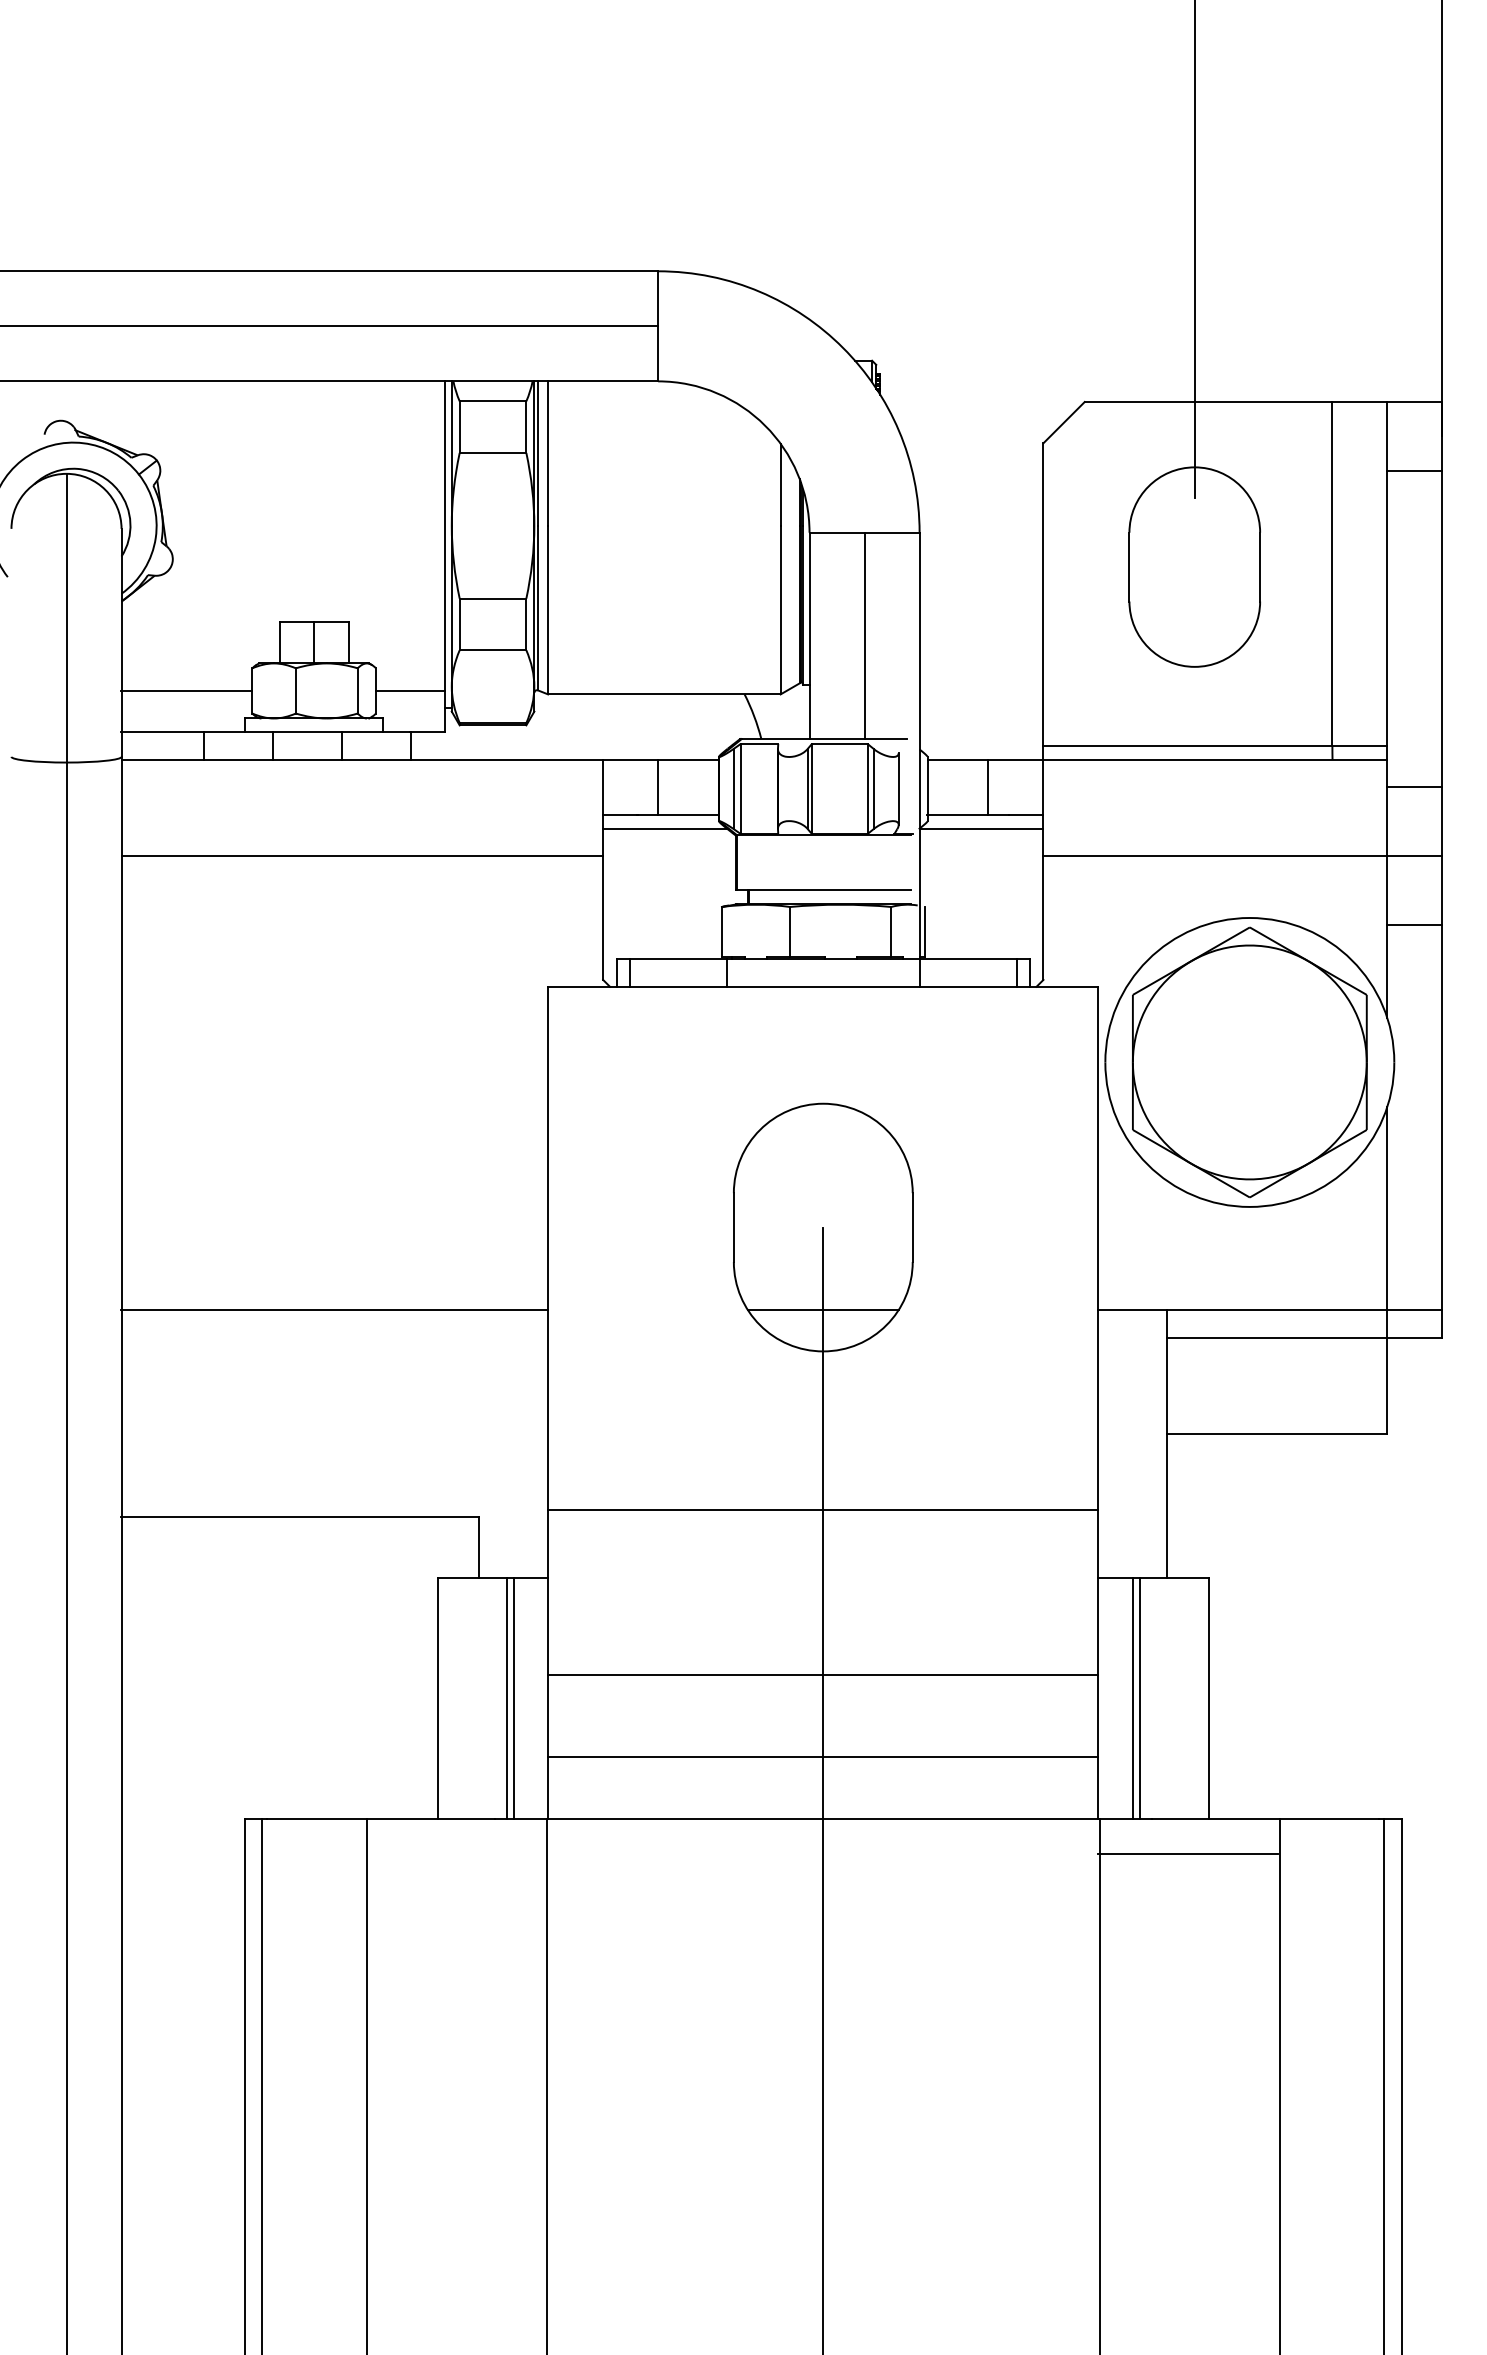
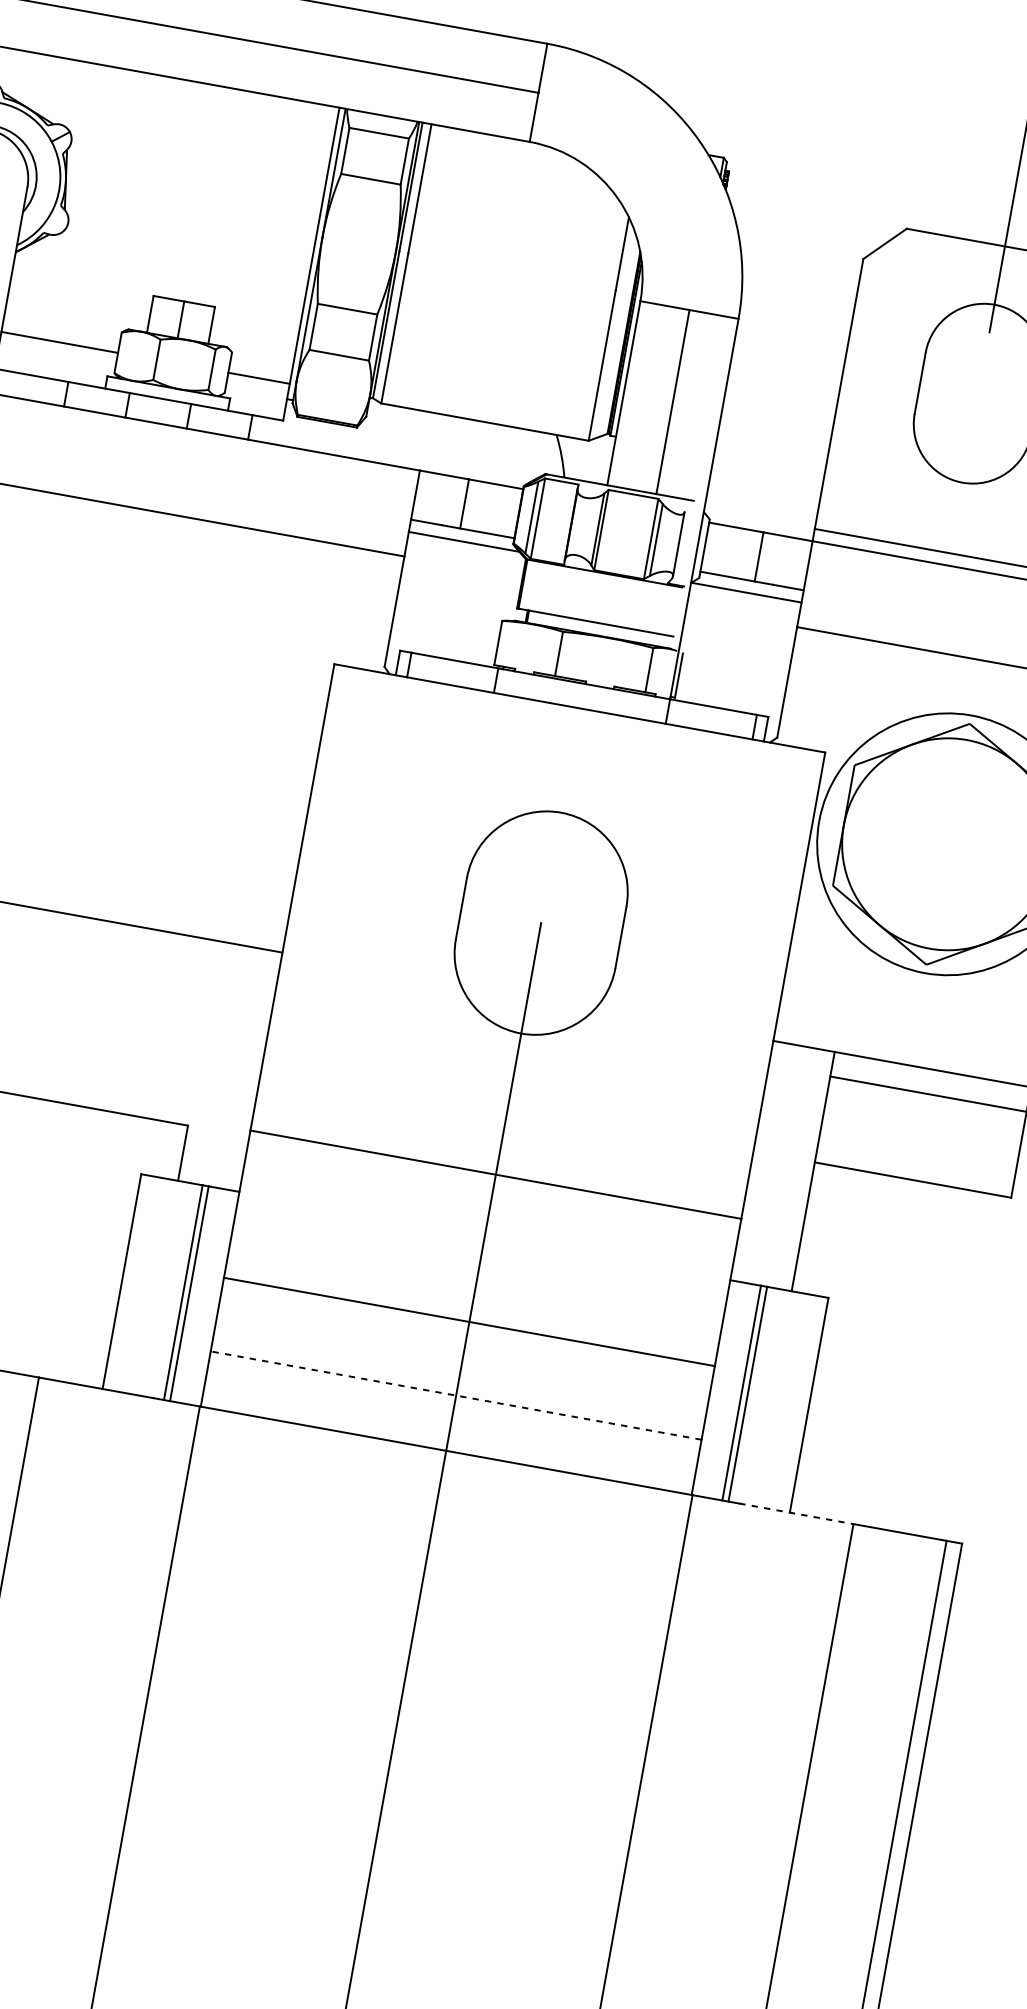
line: (822, 1310) -> (527, 996), removed
line: (822, 1757) -> (455, 1395), solid -> dashed
line: (1216, 1819) -> (796, 1514), solid -> dashed
line: (1188, 1853) -> (766, 1539), removed

